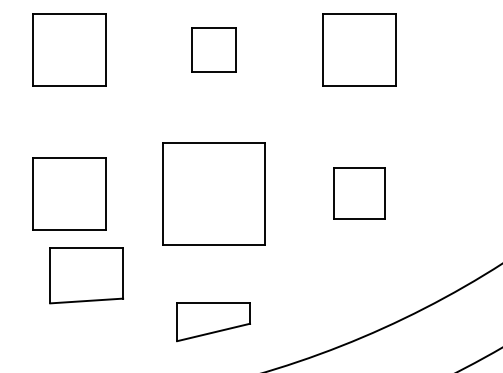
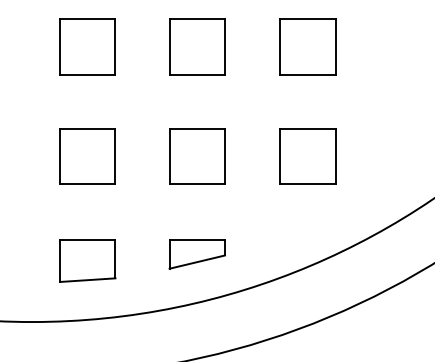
part: (213, 49) -> (197, 46), size x1.67
part: (213, 193) -> (197, 156), size x0.71
part: (358, 193) -> (307, 156), size x1.43
part: (86, 275) -> (87, 260), moved

